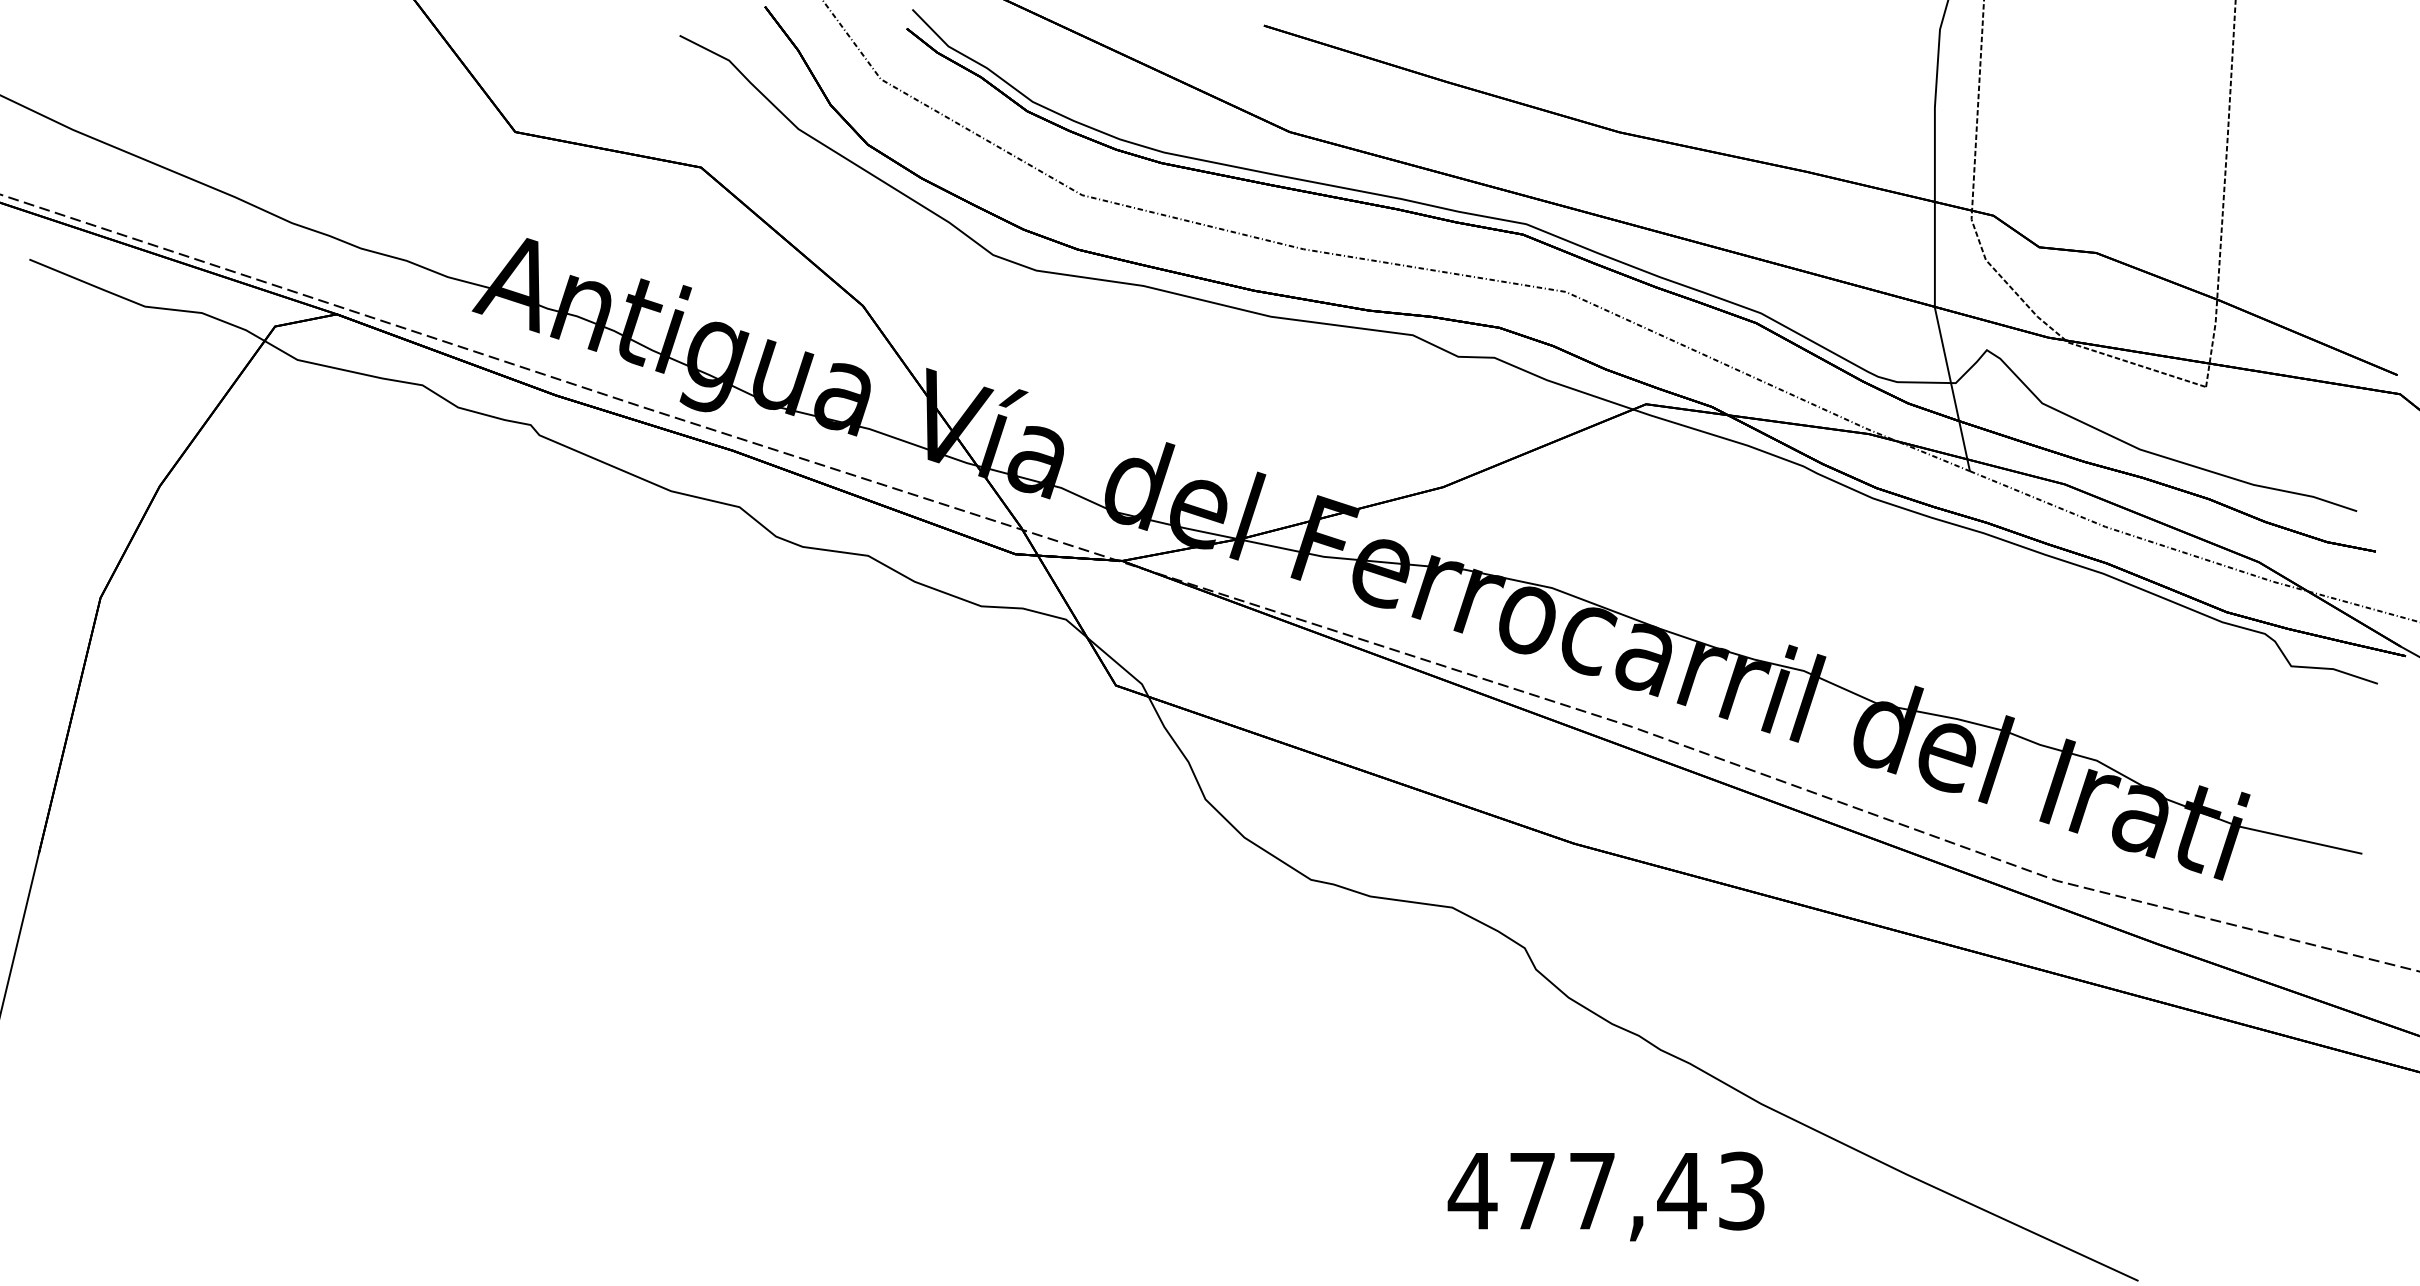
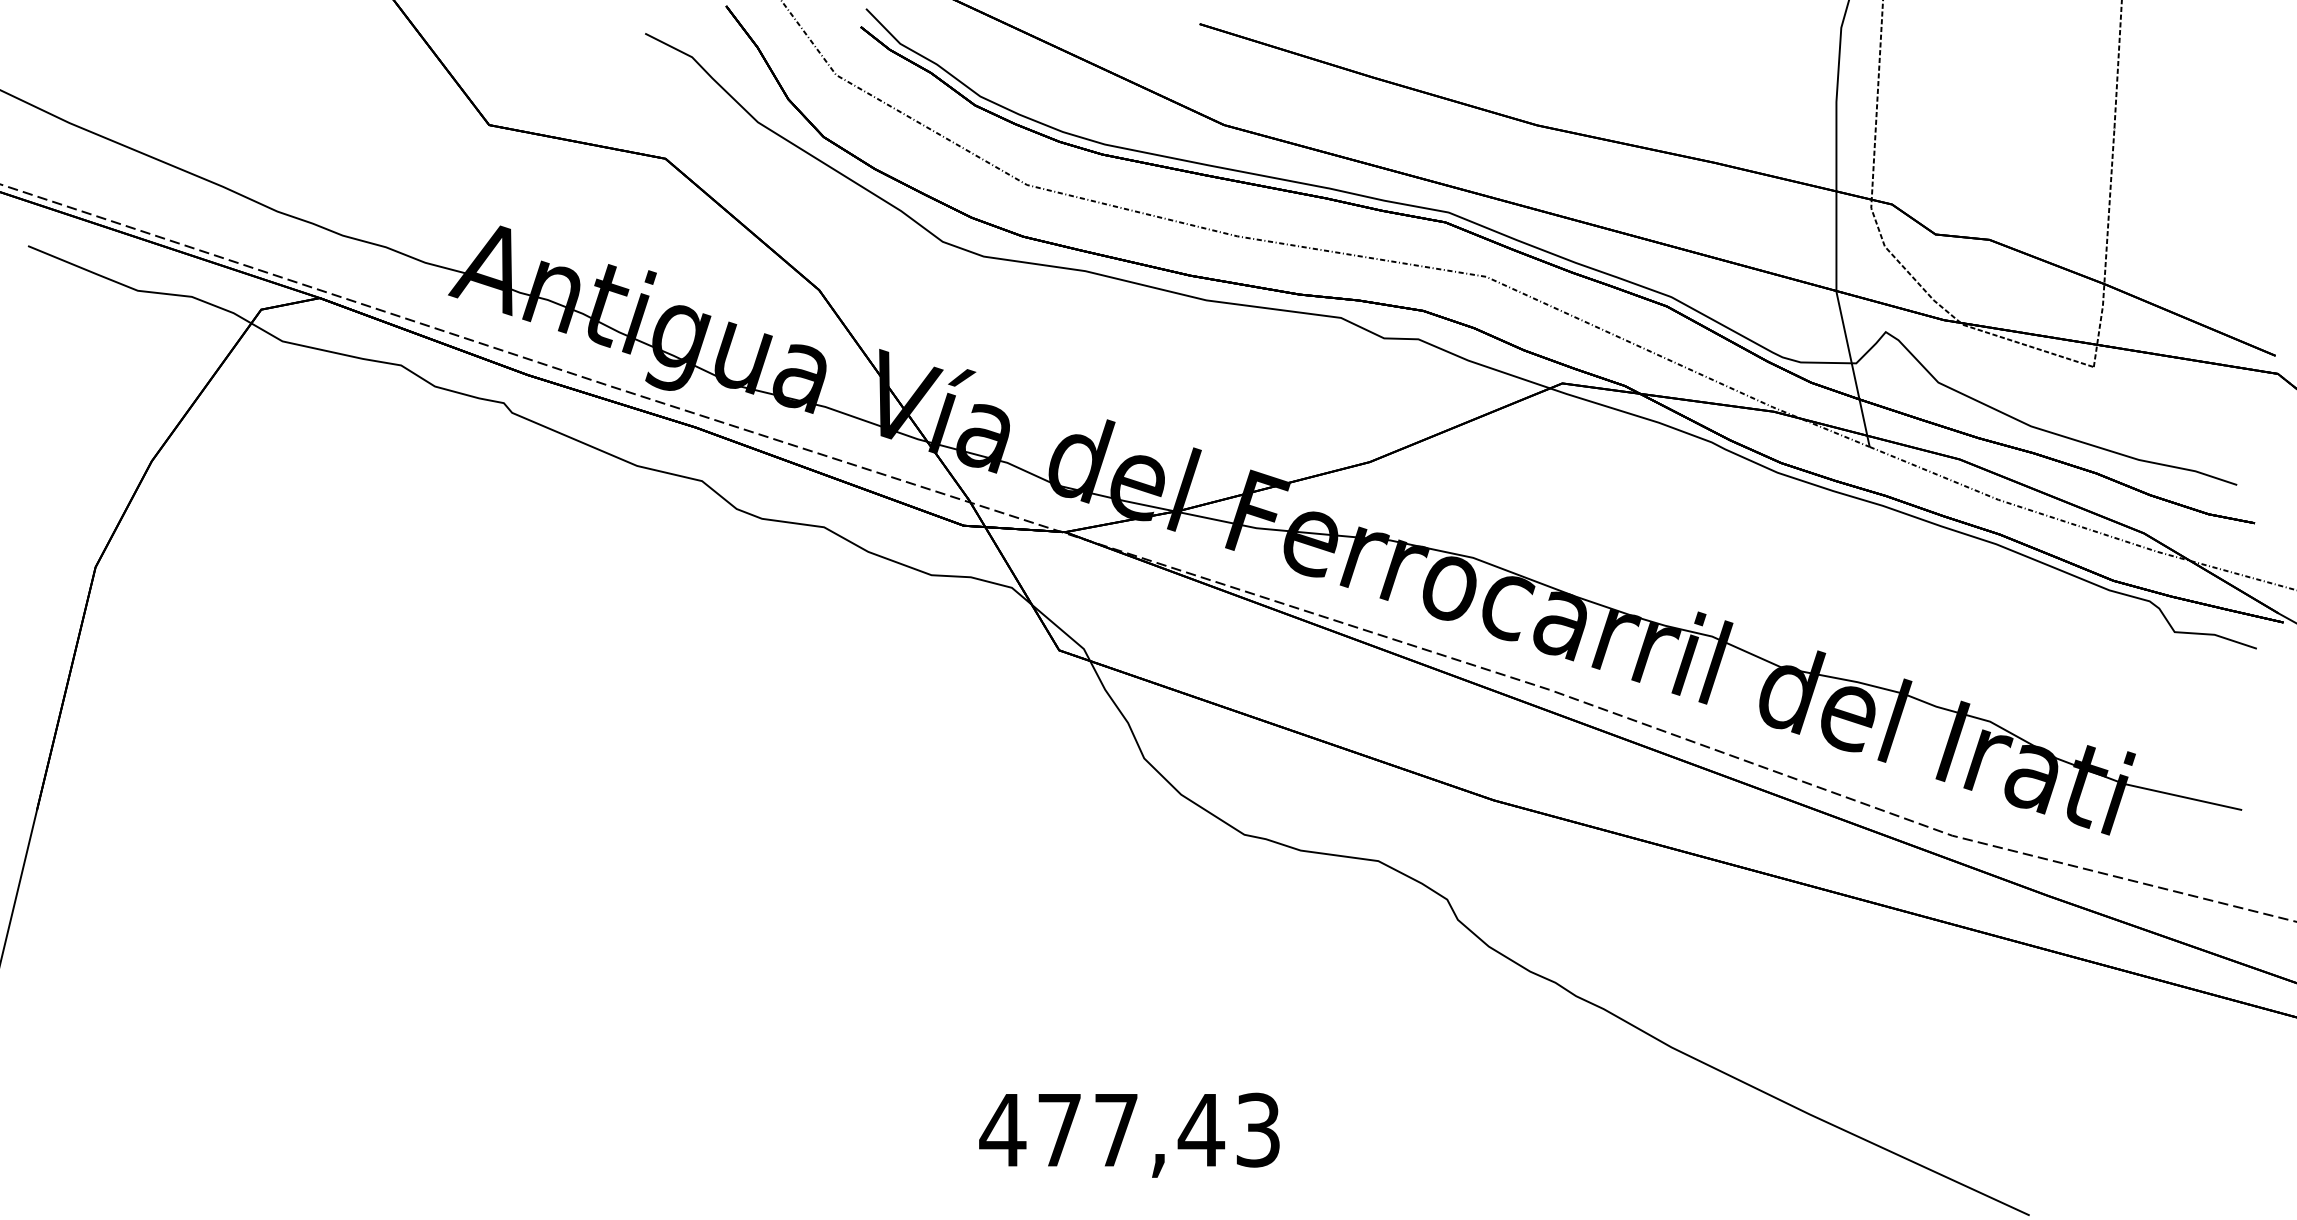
text: (1606, 1195) -> (1129, 1134), moved

